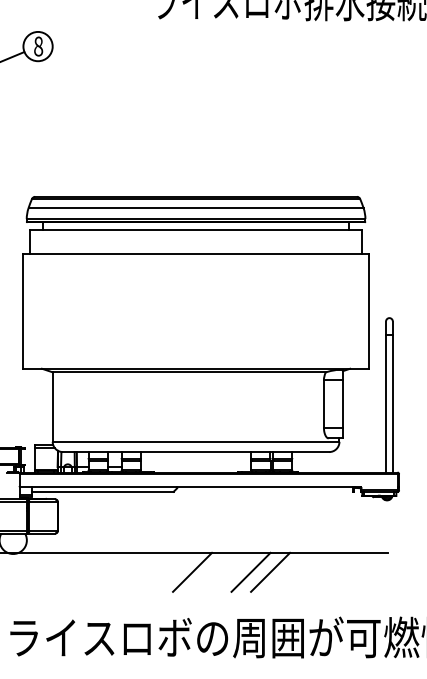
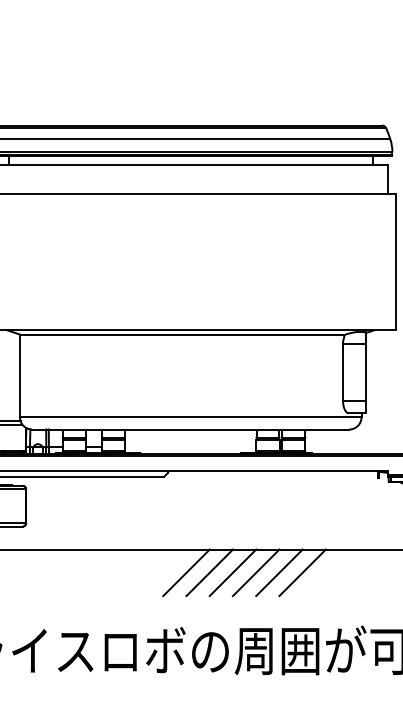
line: (211, 571) -> (209, 571), added
line: (231, 571) -> (232, 571), added
line: (289, 571) -> (302, 571), added

